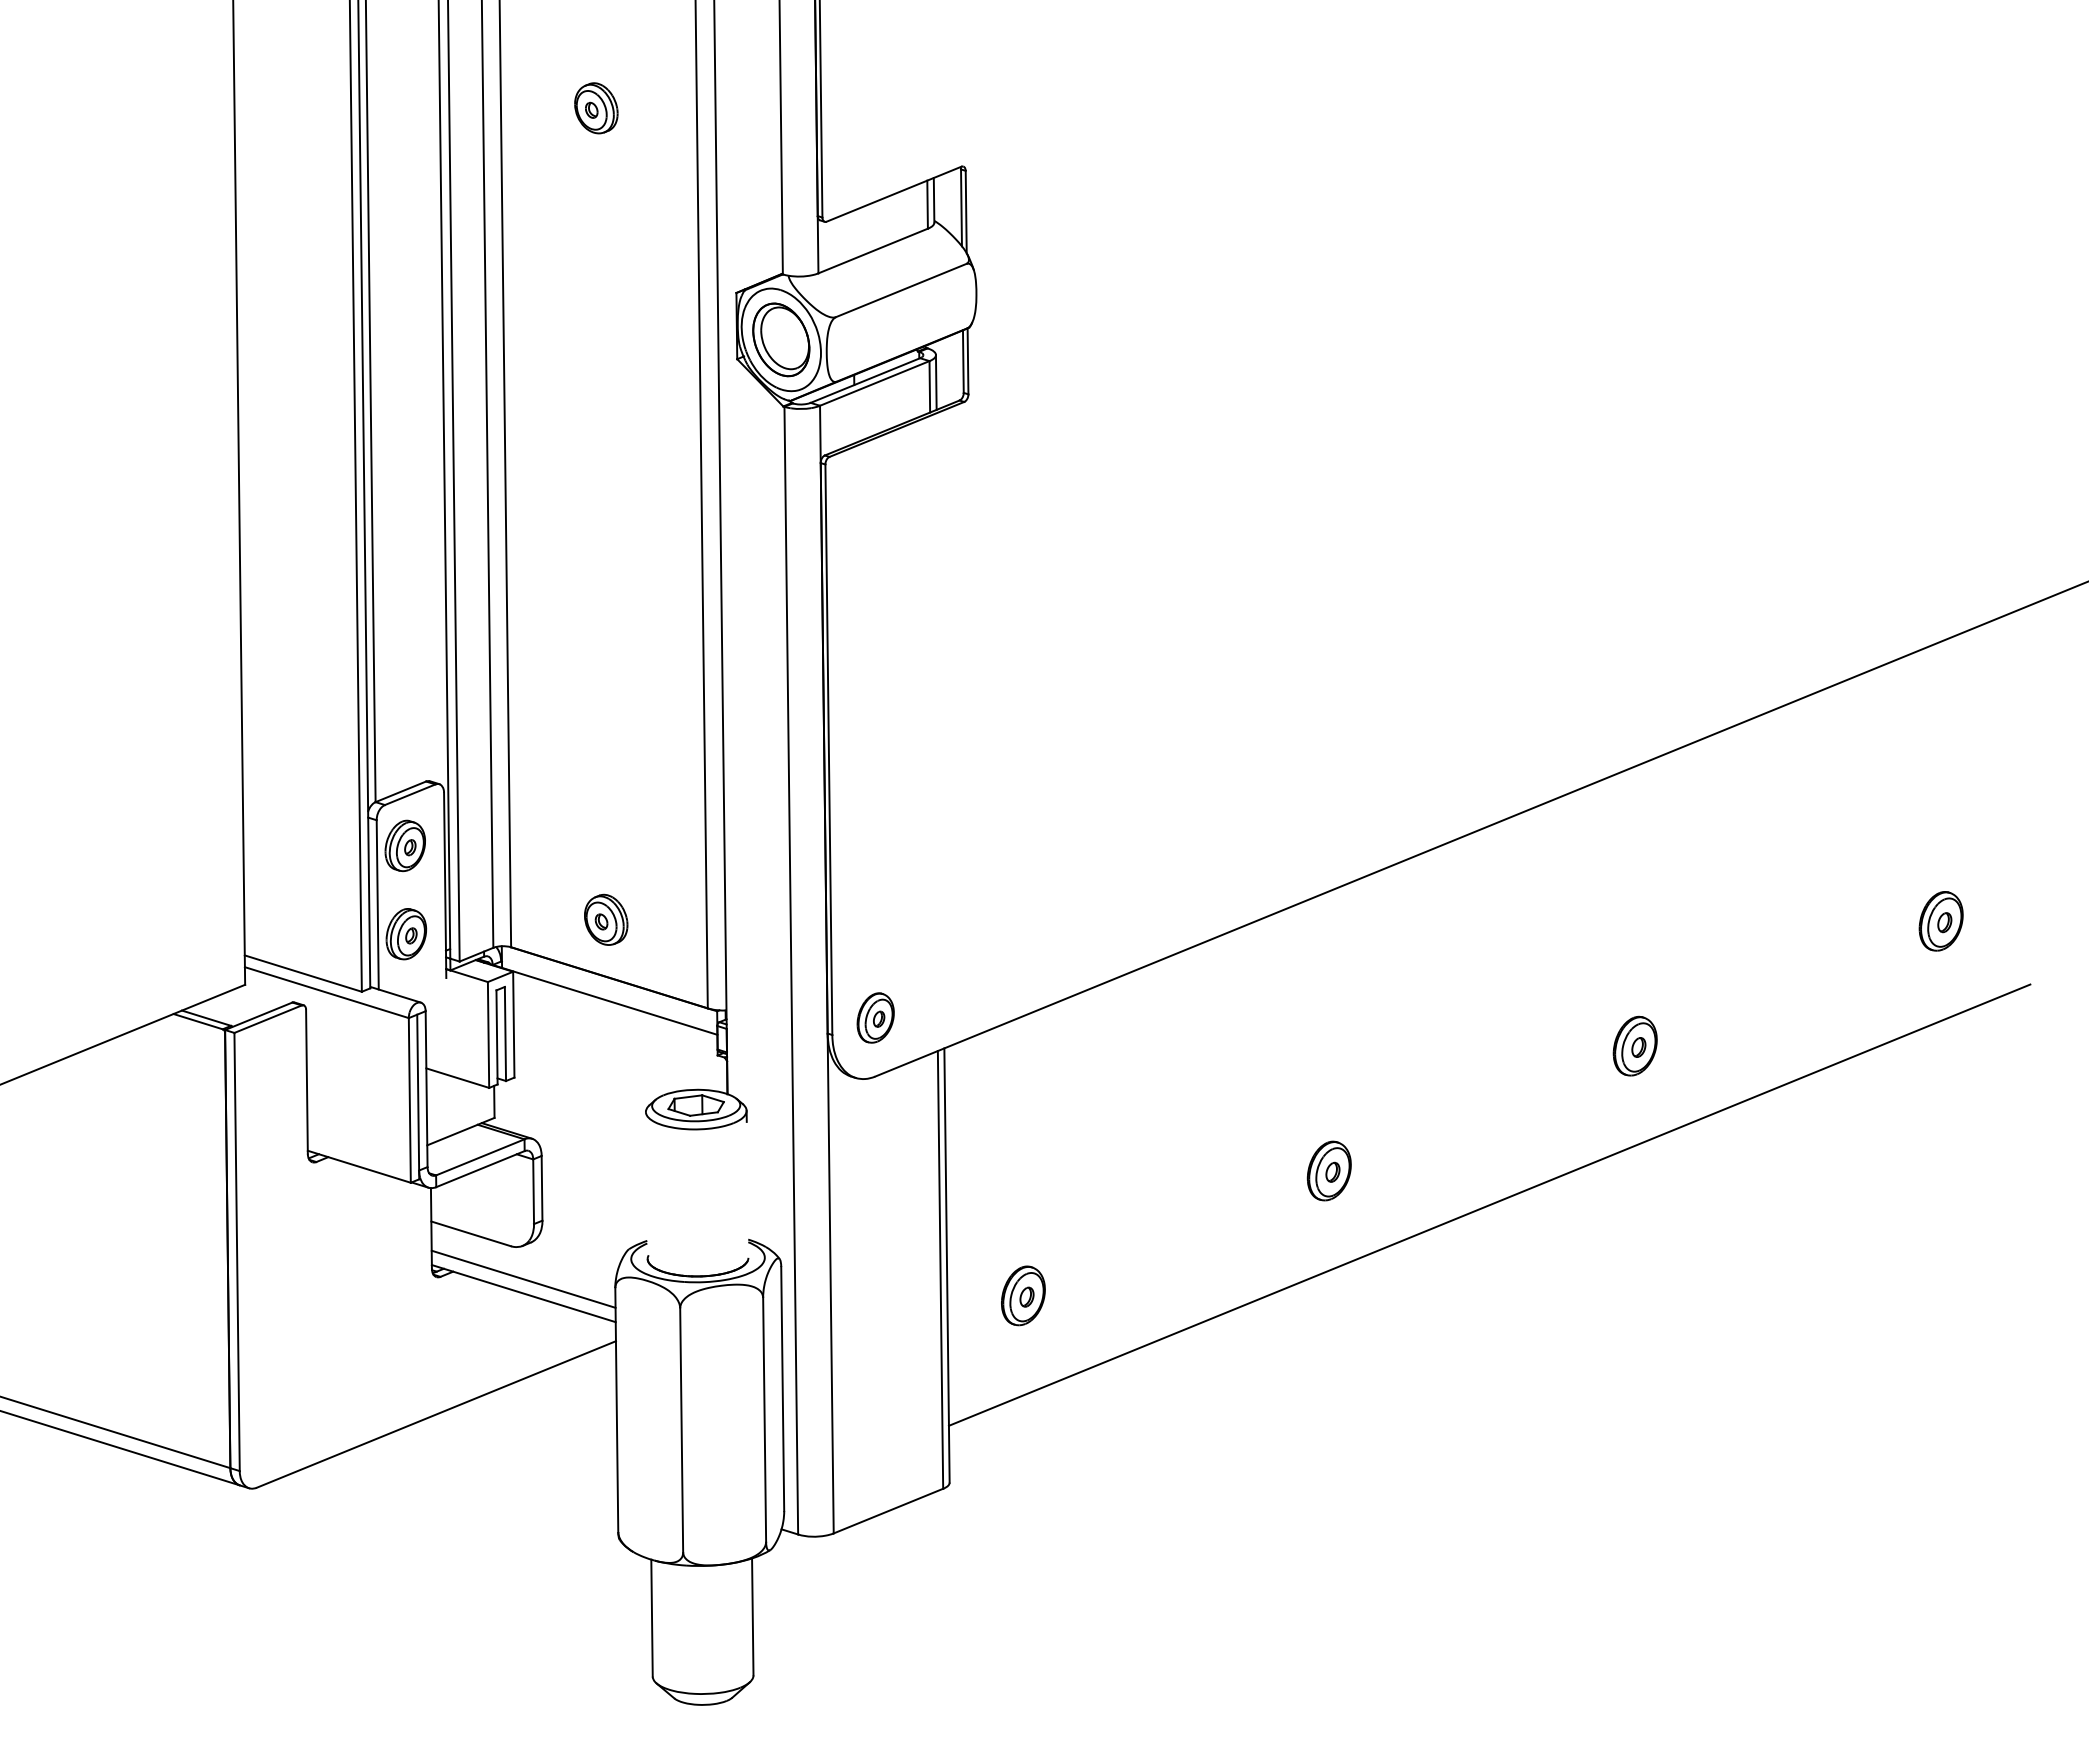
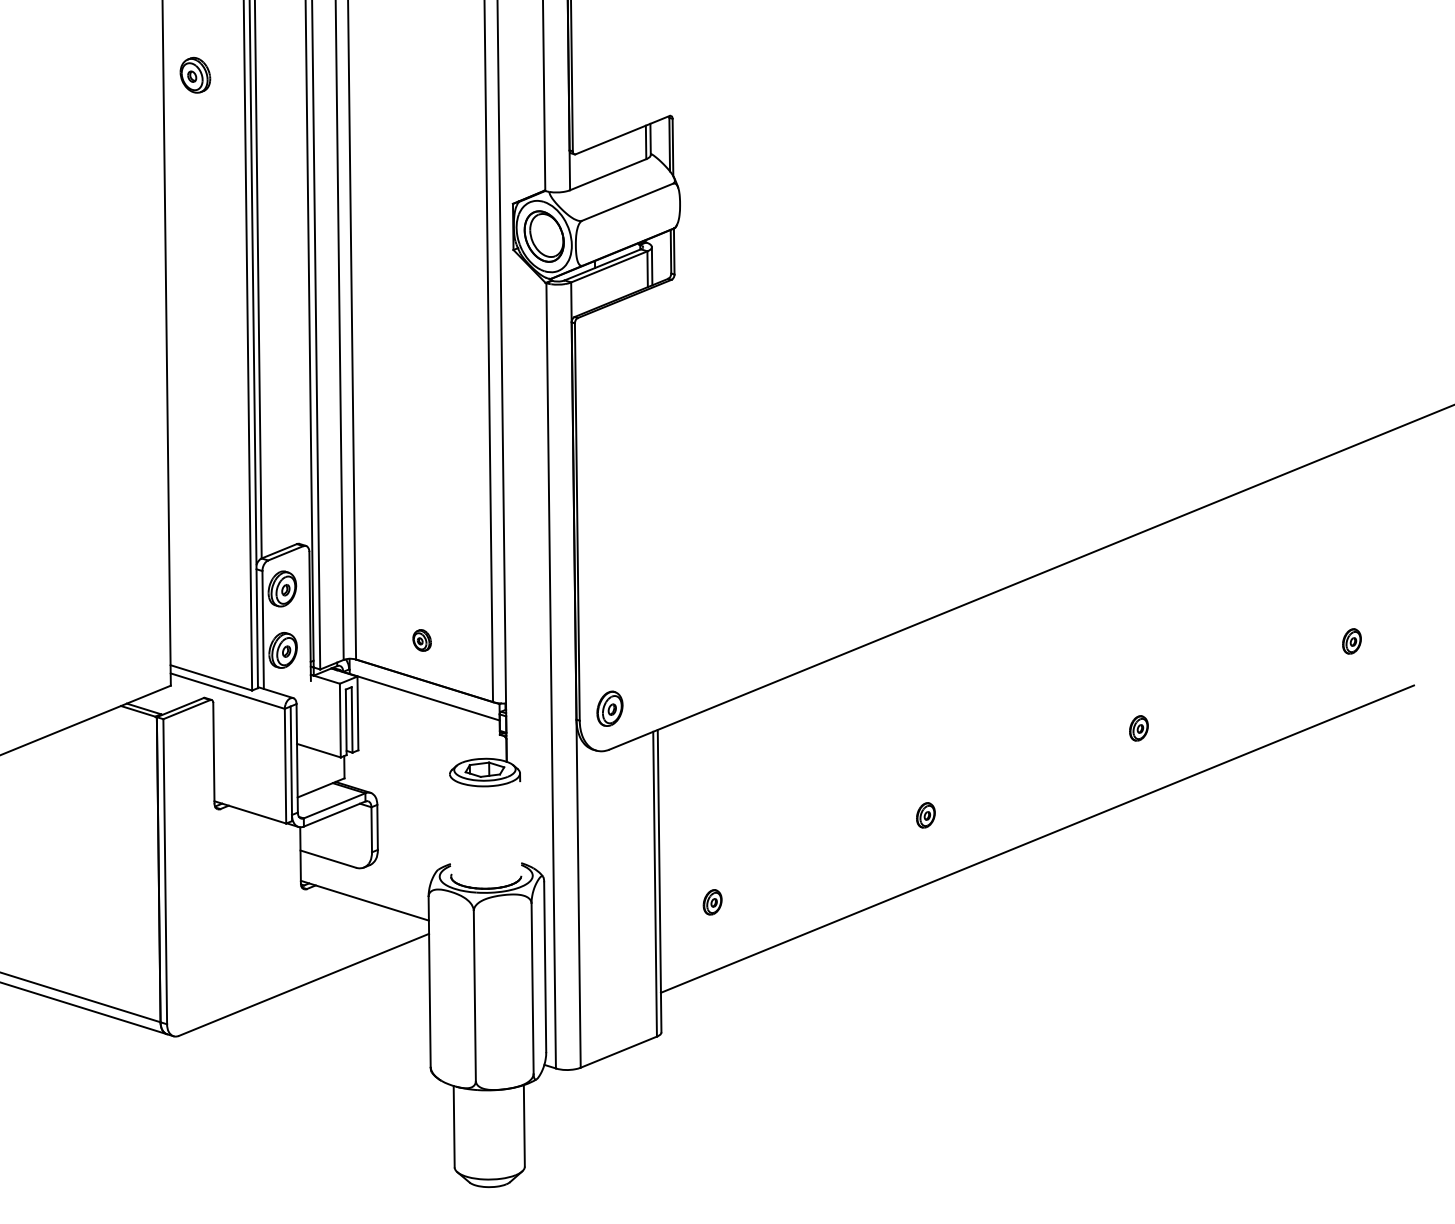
part: (596, 107) -> (195, 74), moved
part: (605, 919) -> (421, 640), size x0.6
part: (1940, 921) -> (1351, 641), size x0.6
part: (1634, 1046) -> (1138, 728), size x0.6
part: (1328, 1171) -> (925, 815), size x0.6
line: (523, 1278) -> (364, 890), removed
part: (1022, 1296) -> (712, 902), size x0.6

